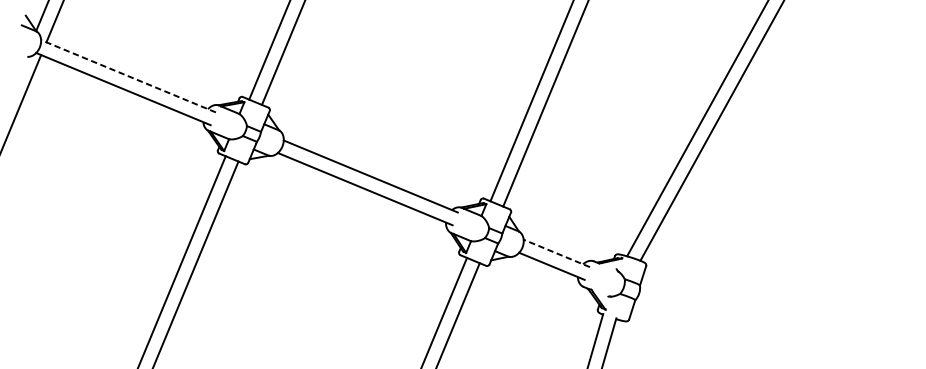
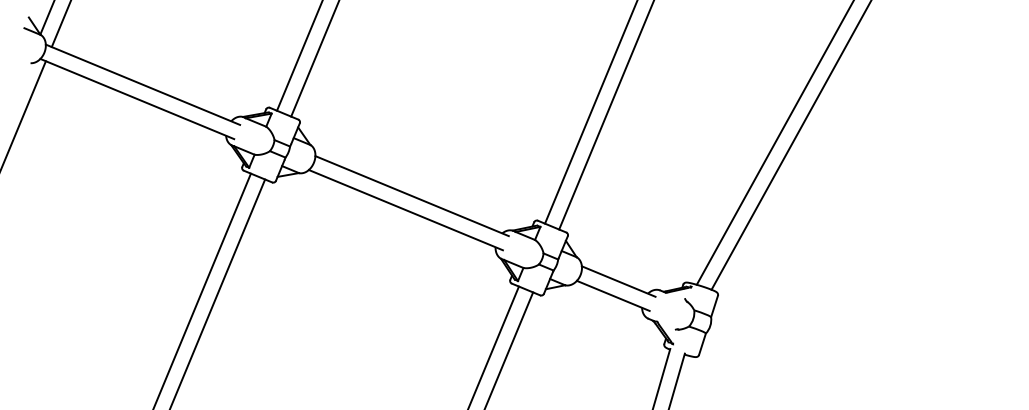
line: (128, 76) -> (142, 84), dashed -> solid
line: (556, 253) -> (618, 281), dashed -> solid

